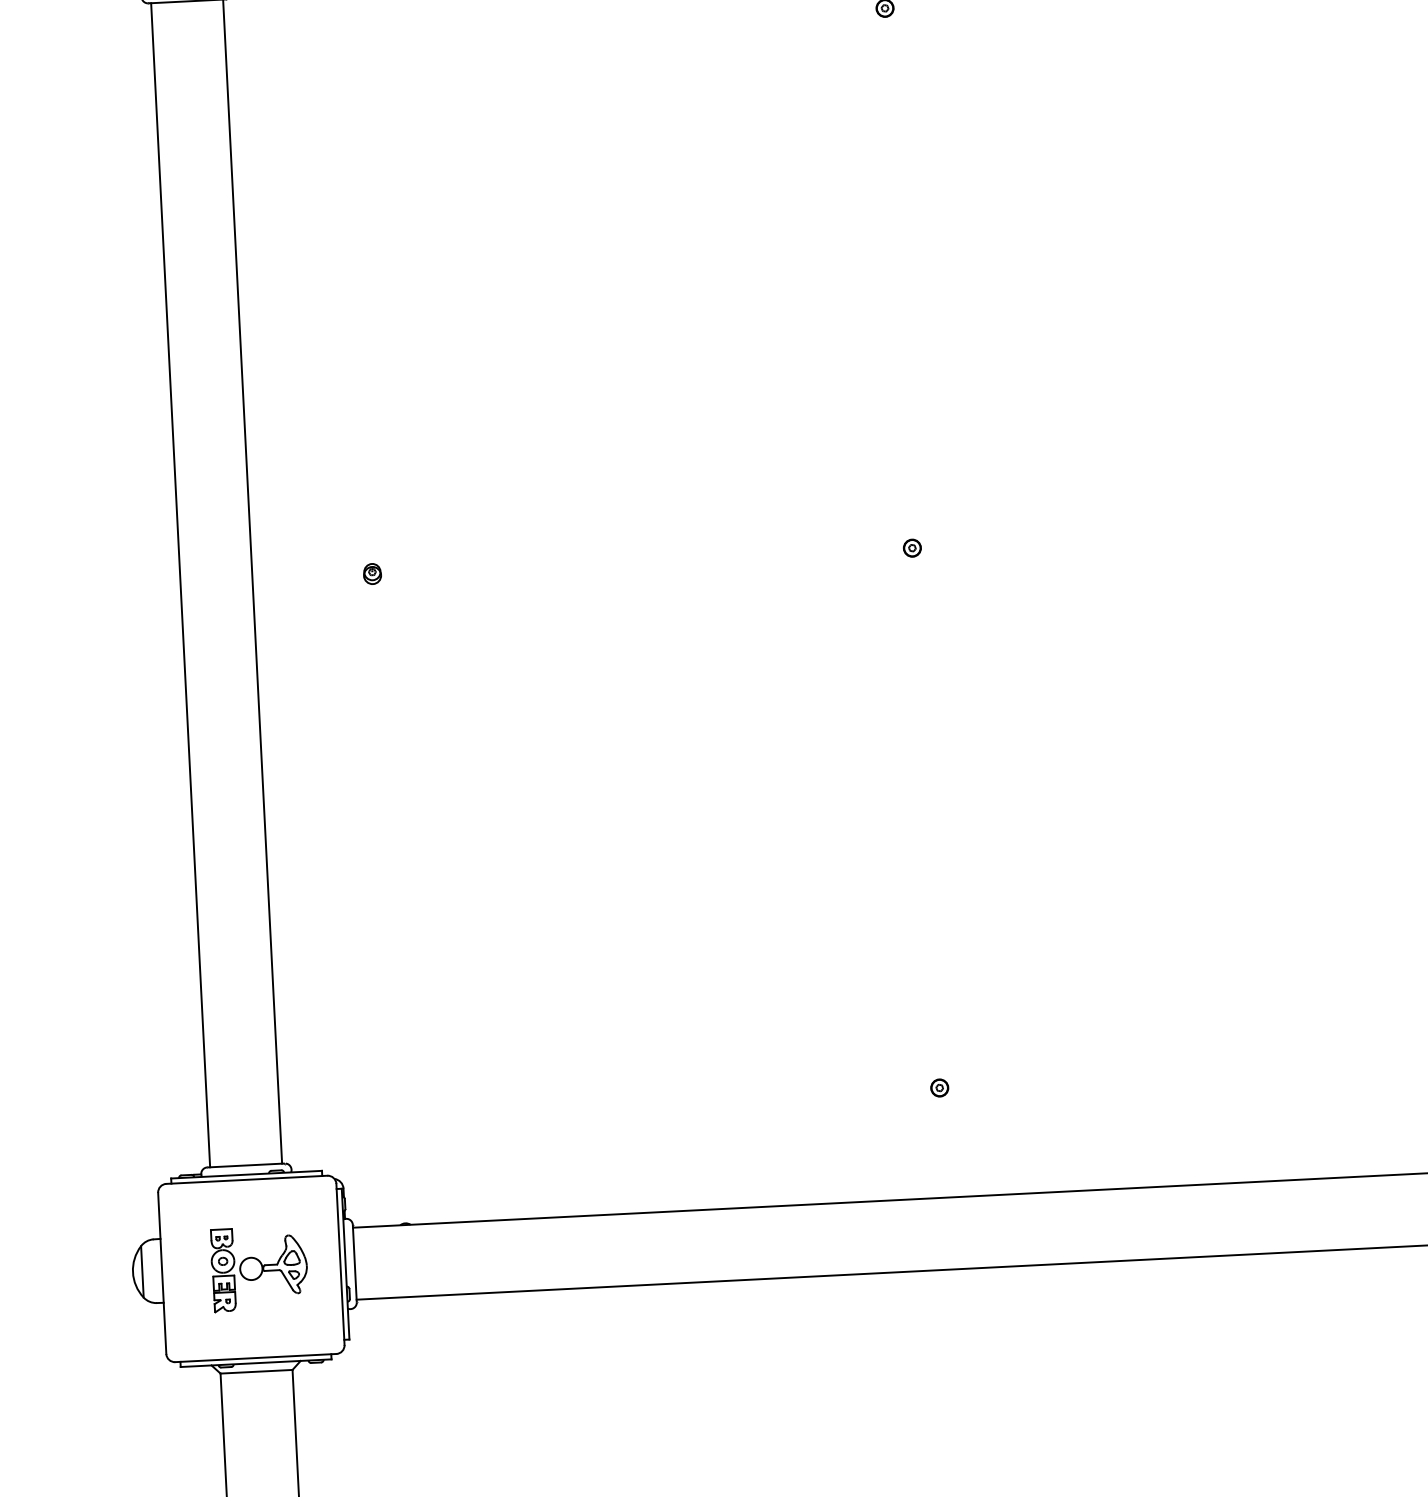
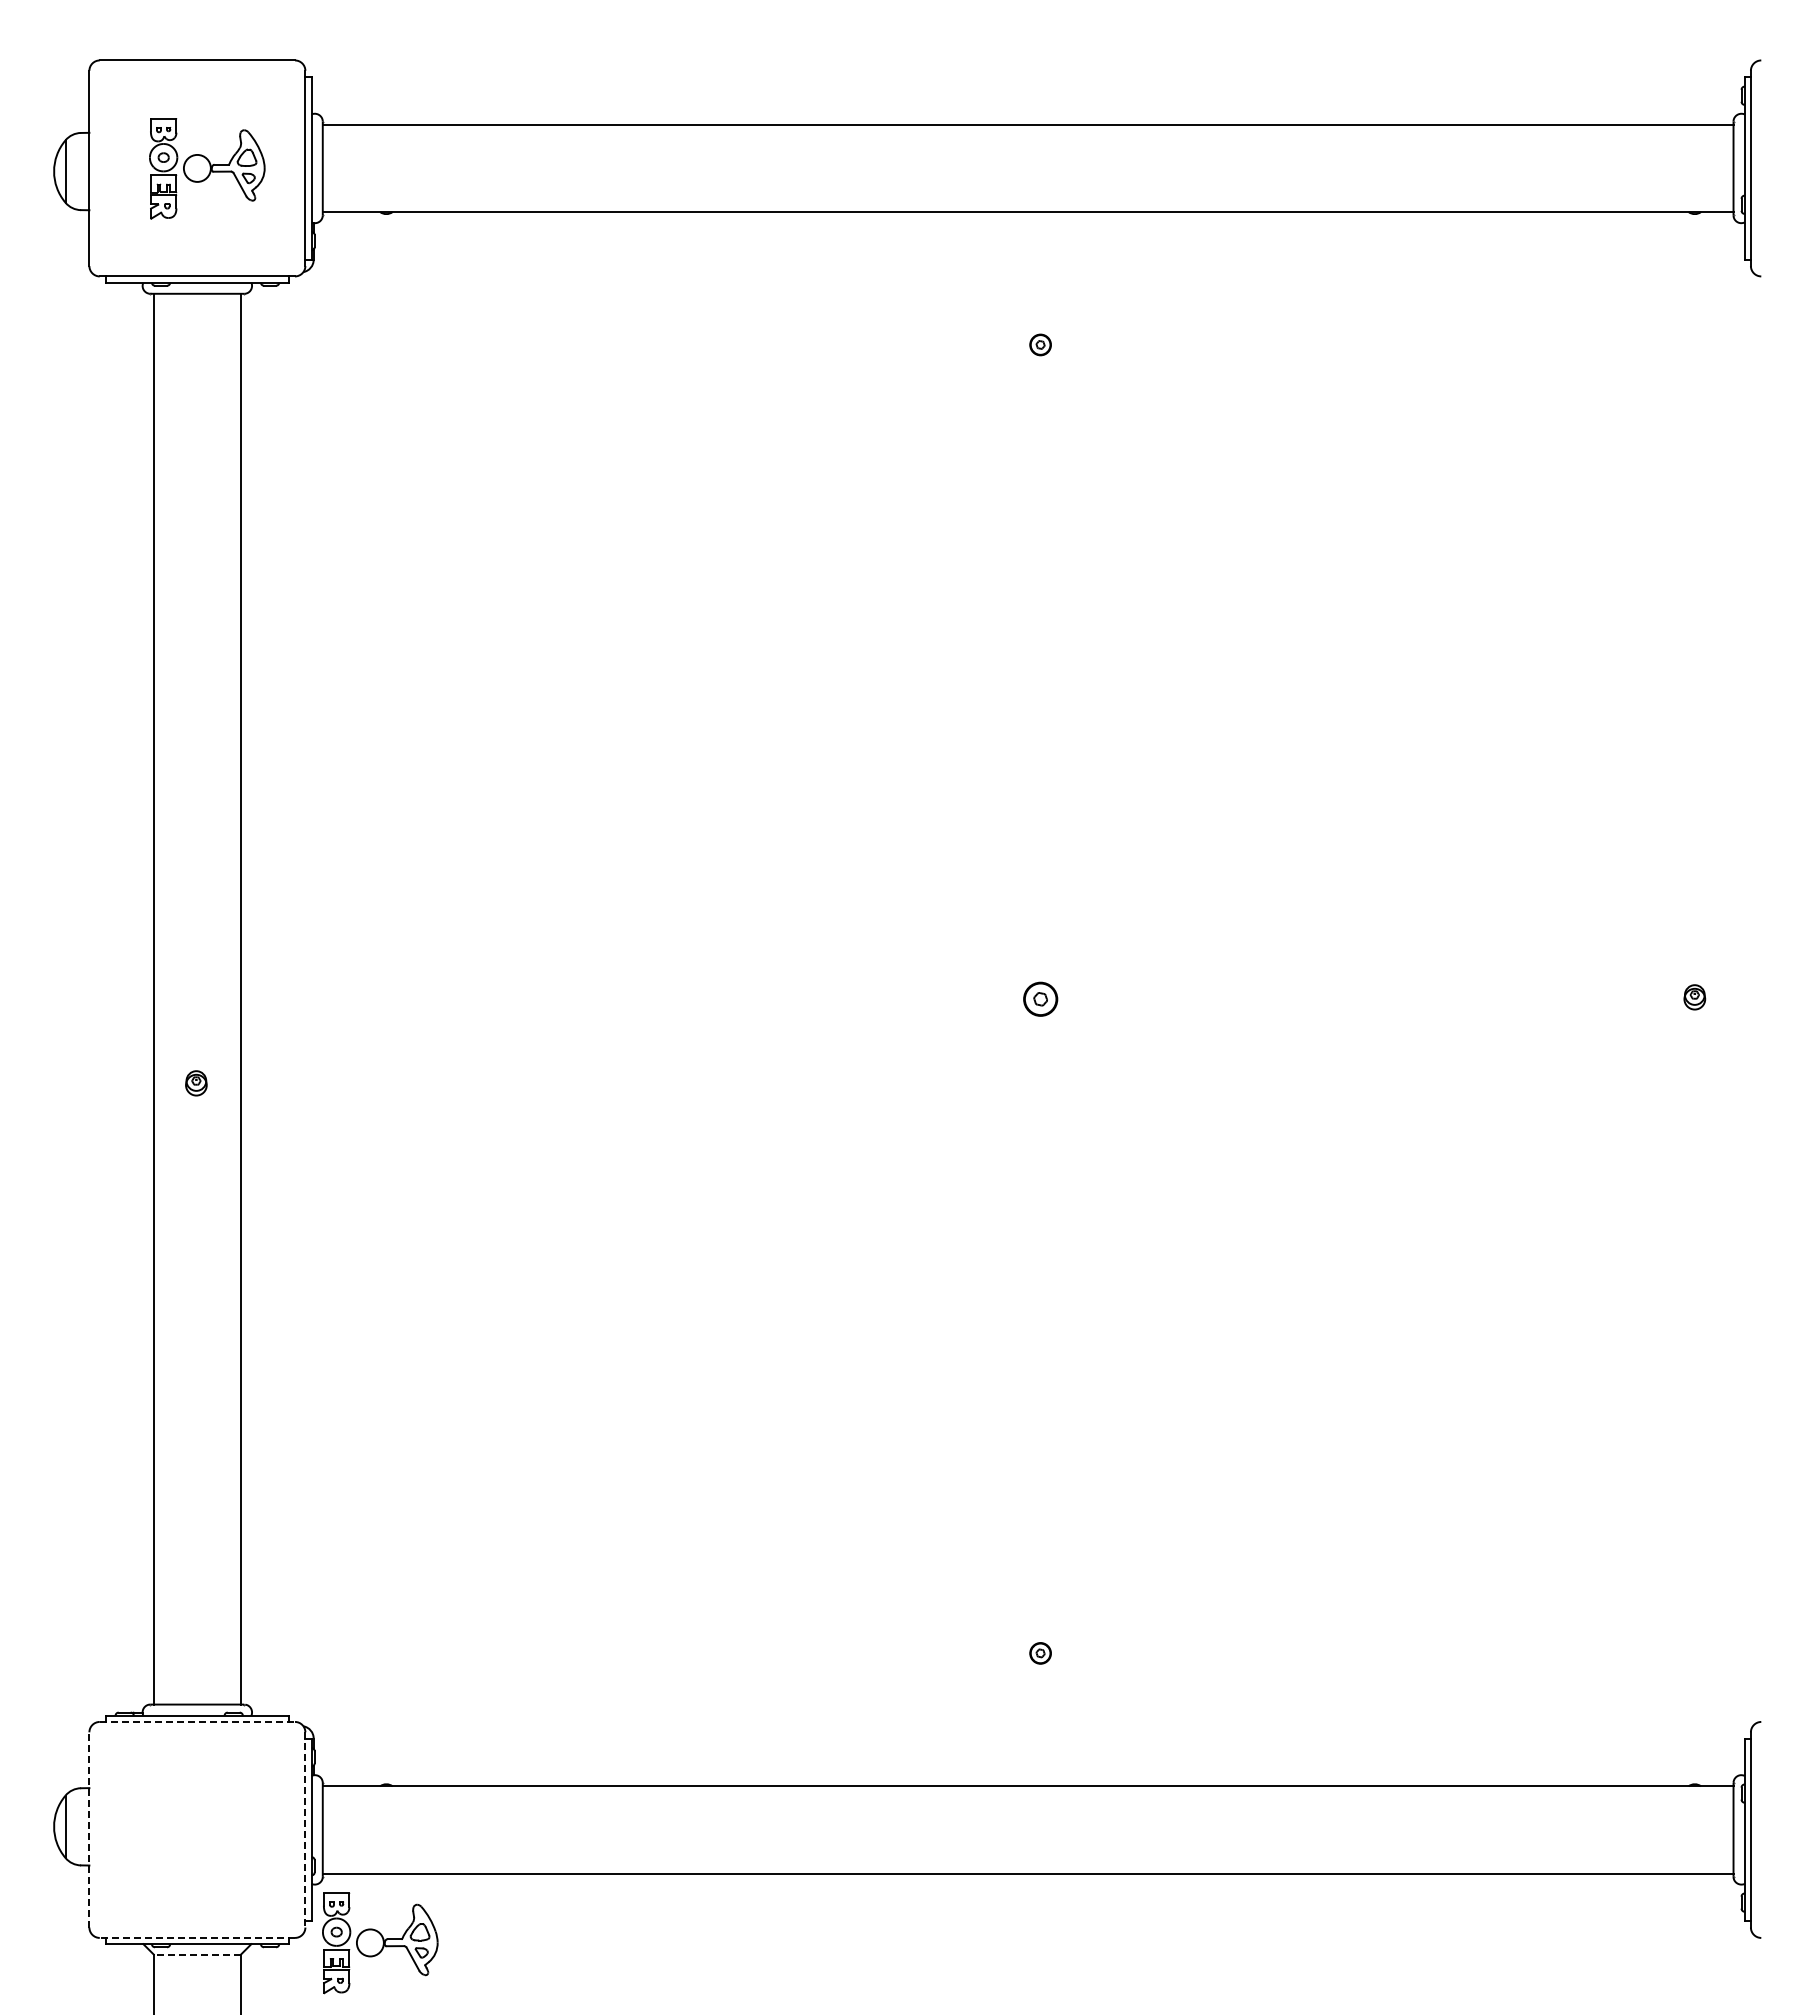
part: (912, 547) -> (1040, 998), size x1.6
part: (372, 574) -> (196, 1083), moved
line: (246, 1179) -> (197, 1721), solid -> dashed
line: (340, 1264) -> (305, 1829), solid -> dashed
part: (259, 1268) -> (380, 1943), moved
line: (162, 1273) -> (89, 1829), solid -> dashed
line: (255, 1357) -> (197, 1937), solid -> dashed
line: (256, 1371) -> (197, 1954), solid -> dashed

